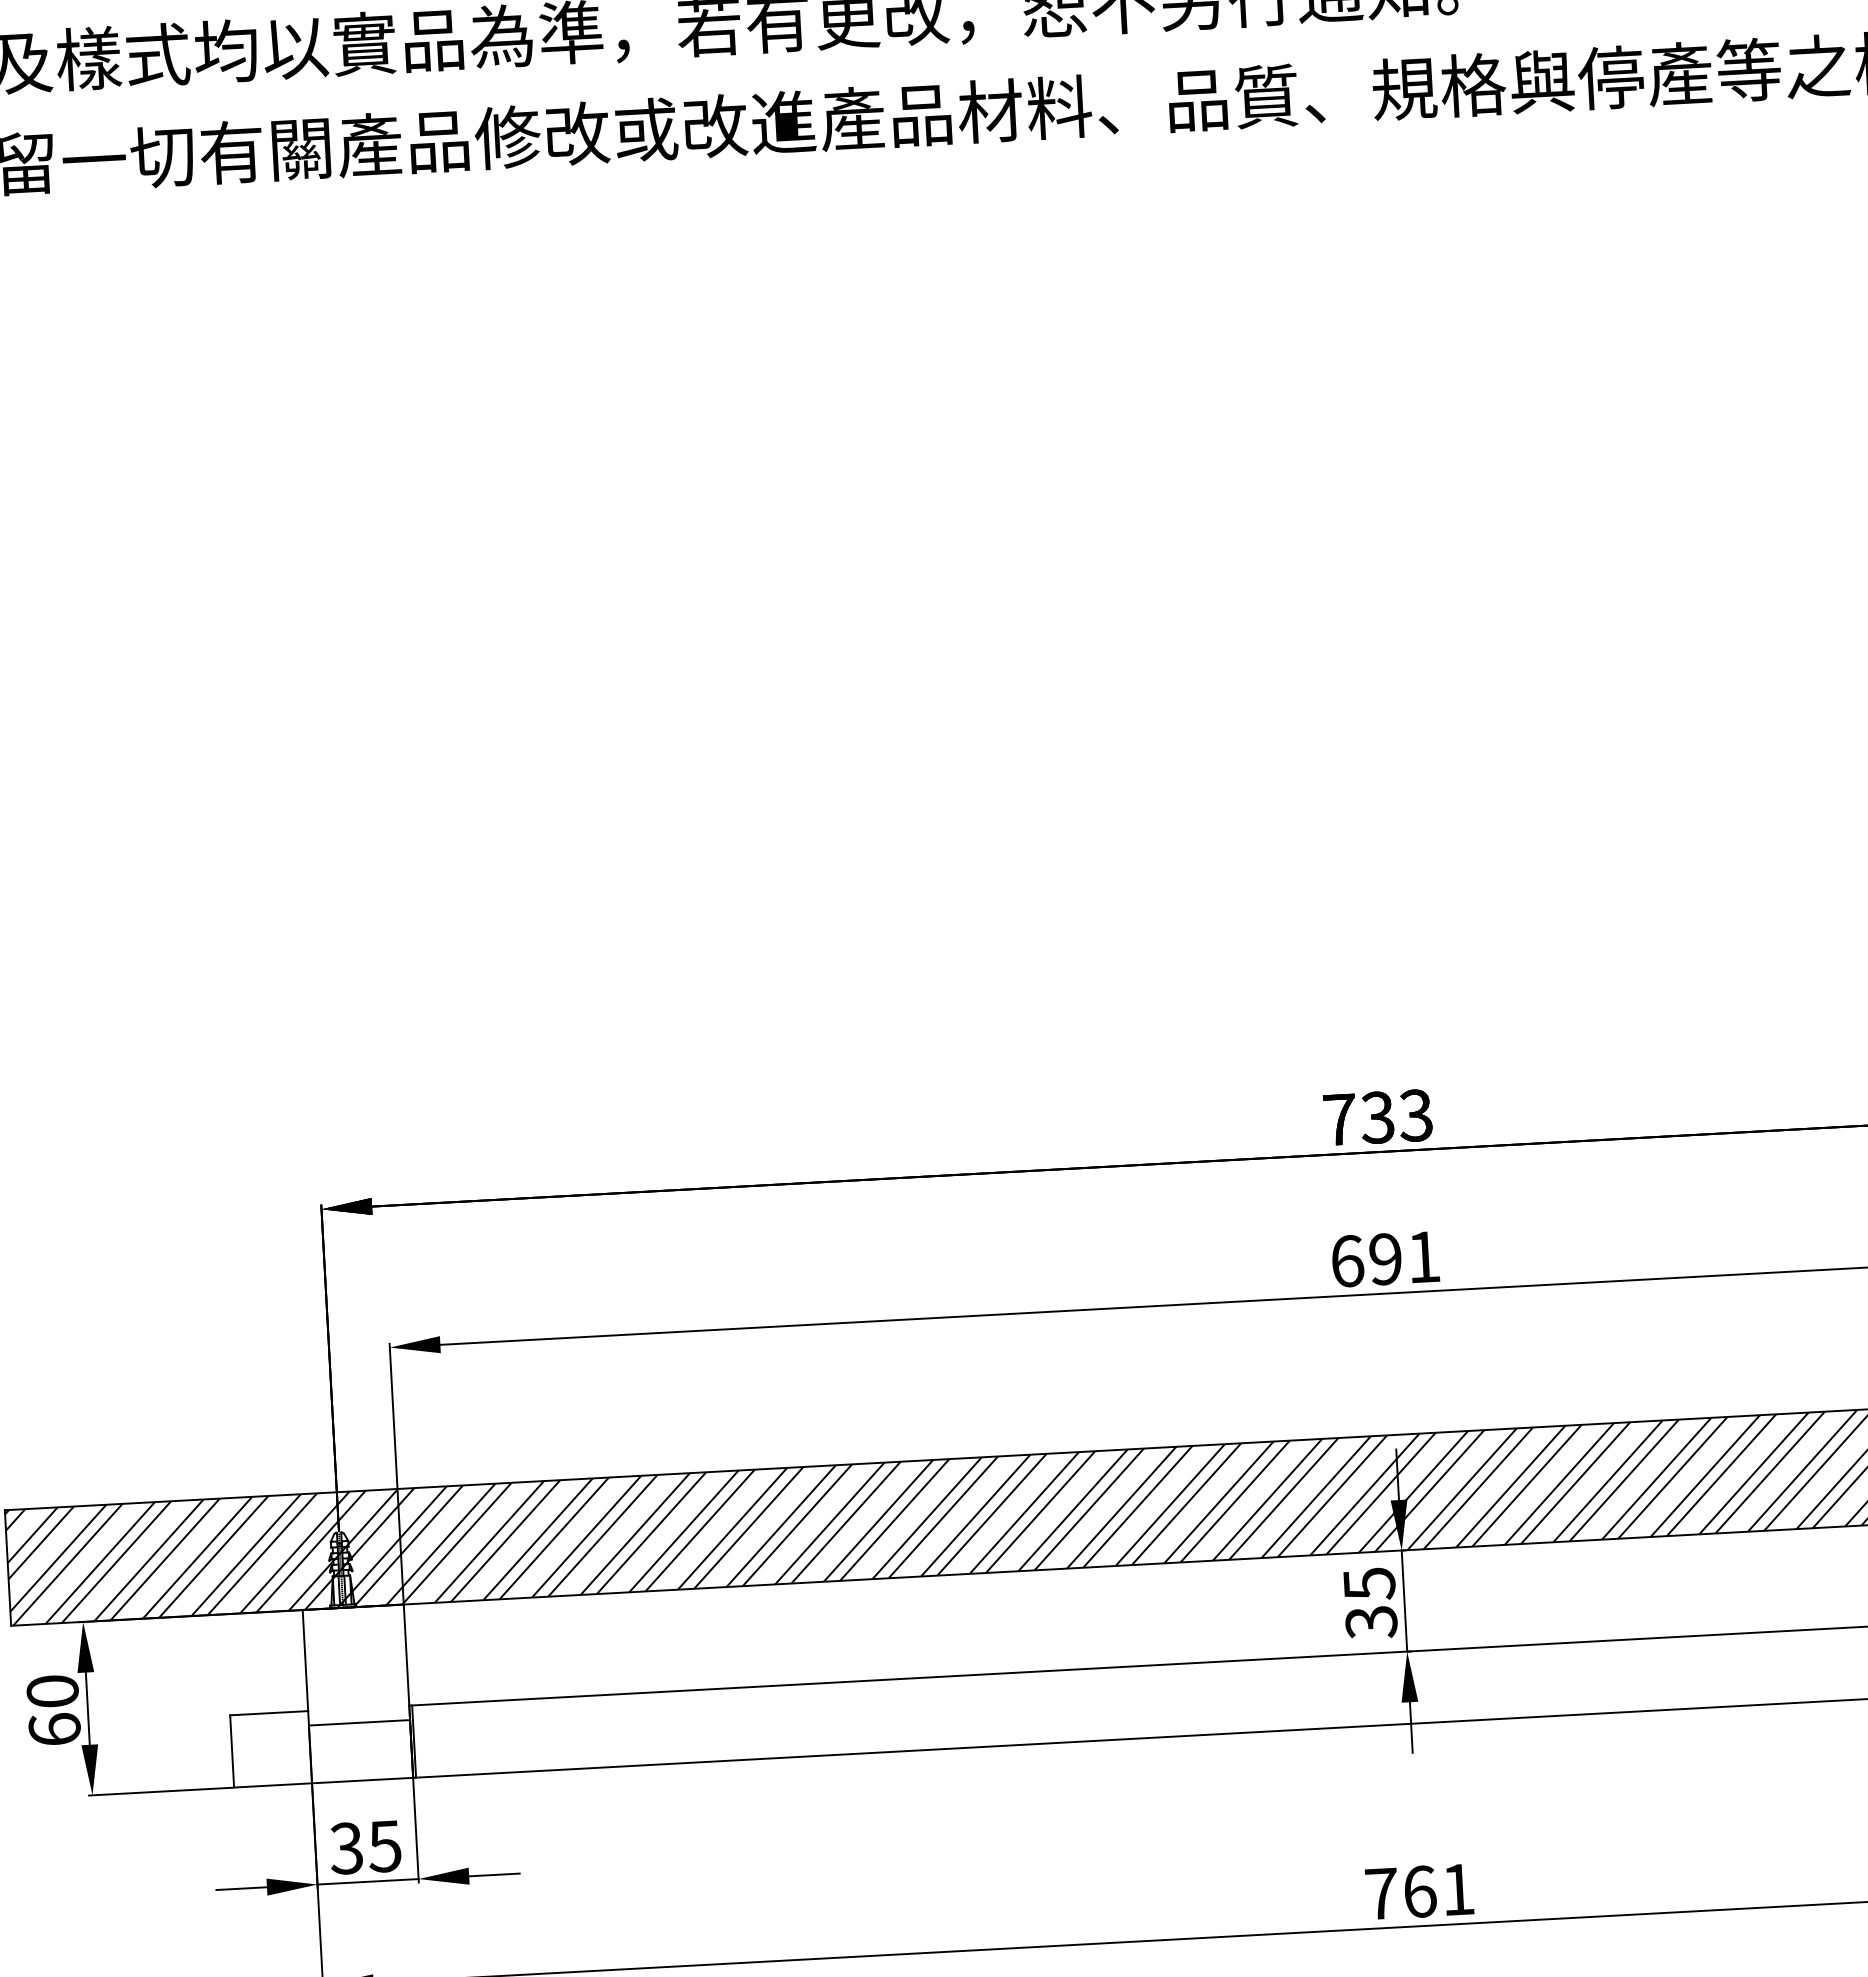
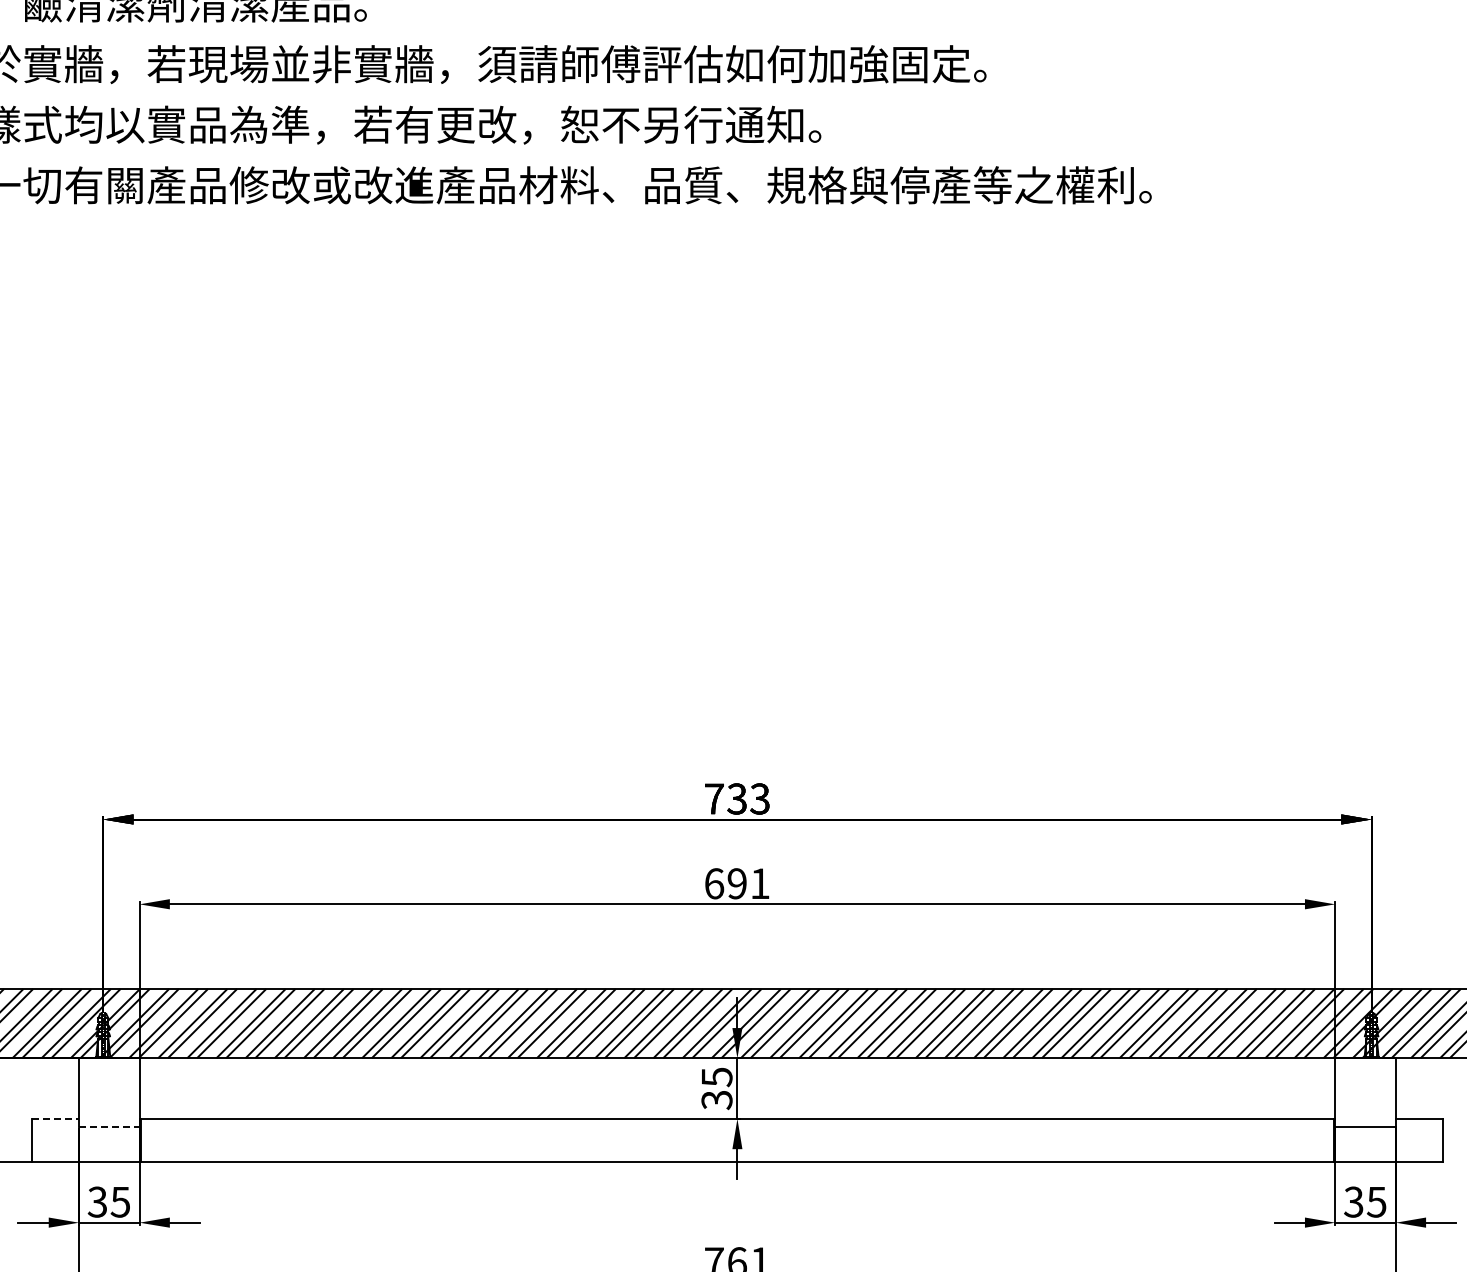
line: (270, 1712) -> (56, 1118), solid -> dashed
line: (359, 1722) -> (109, 1127), solid -> dashed

